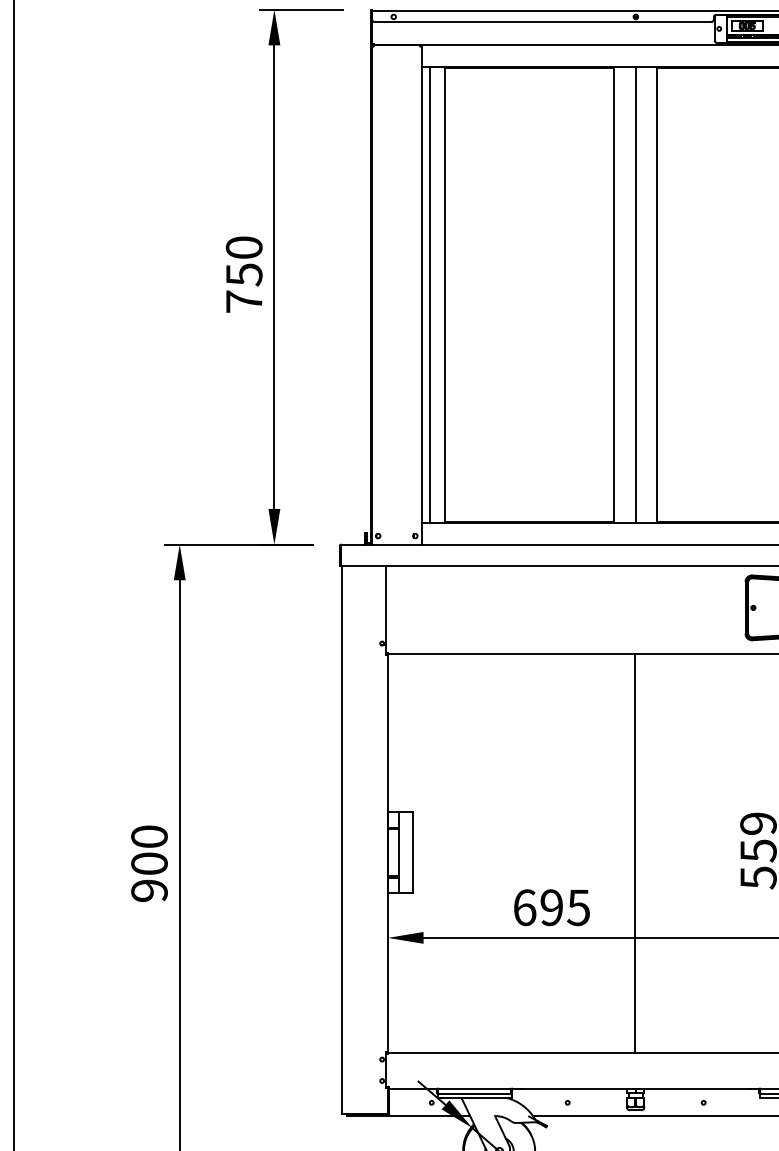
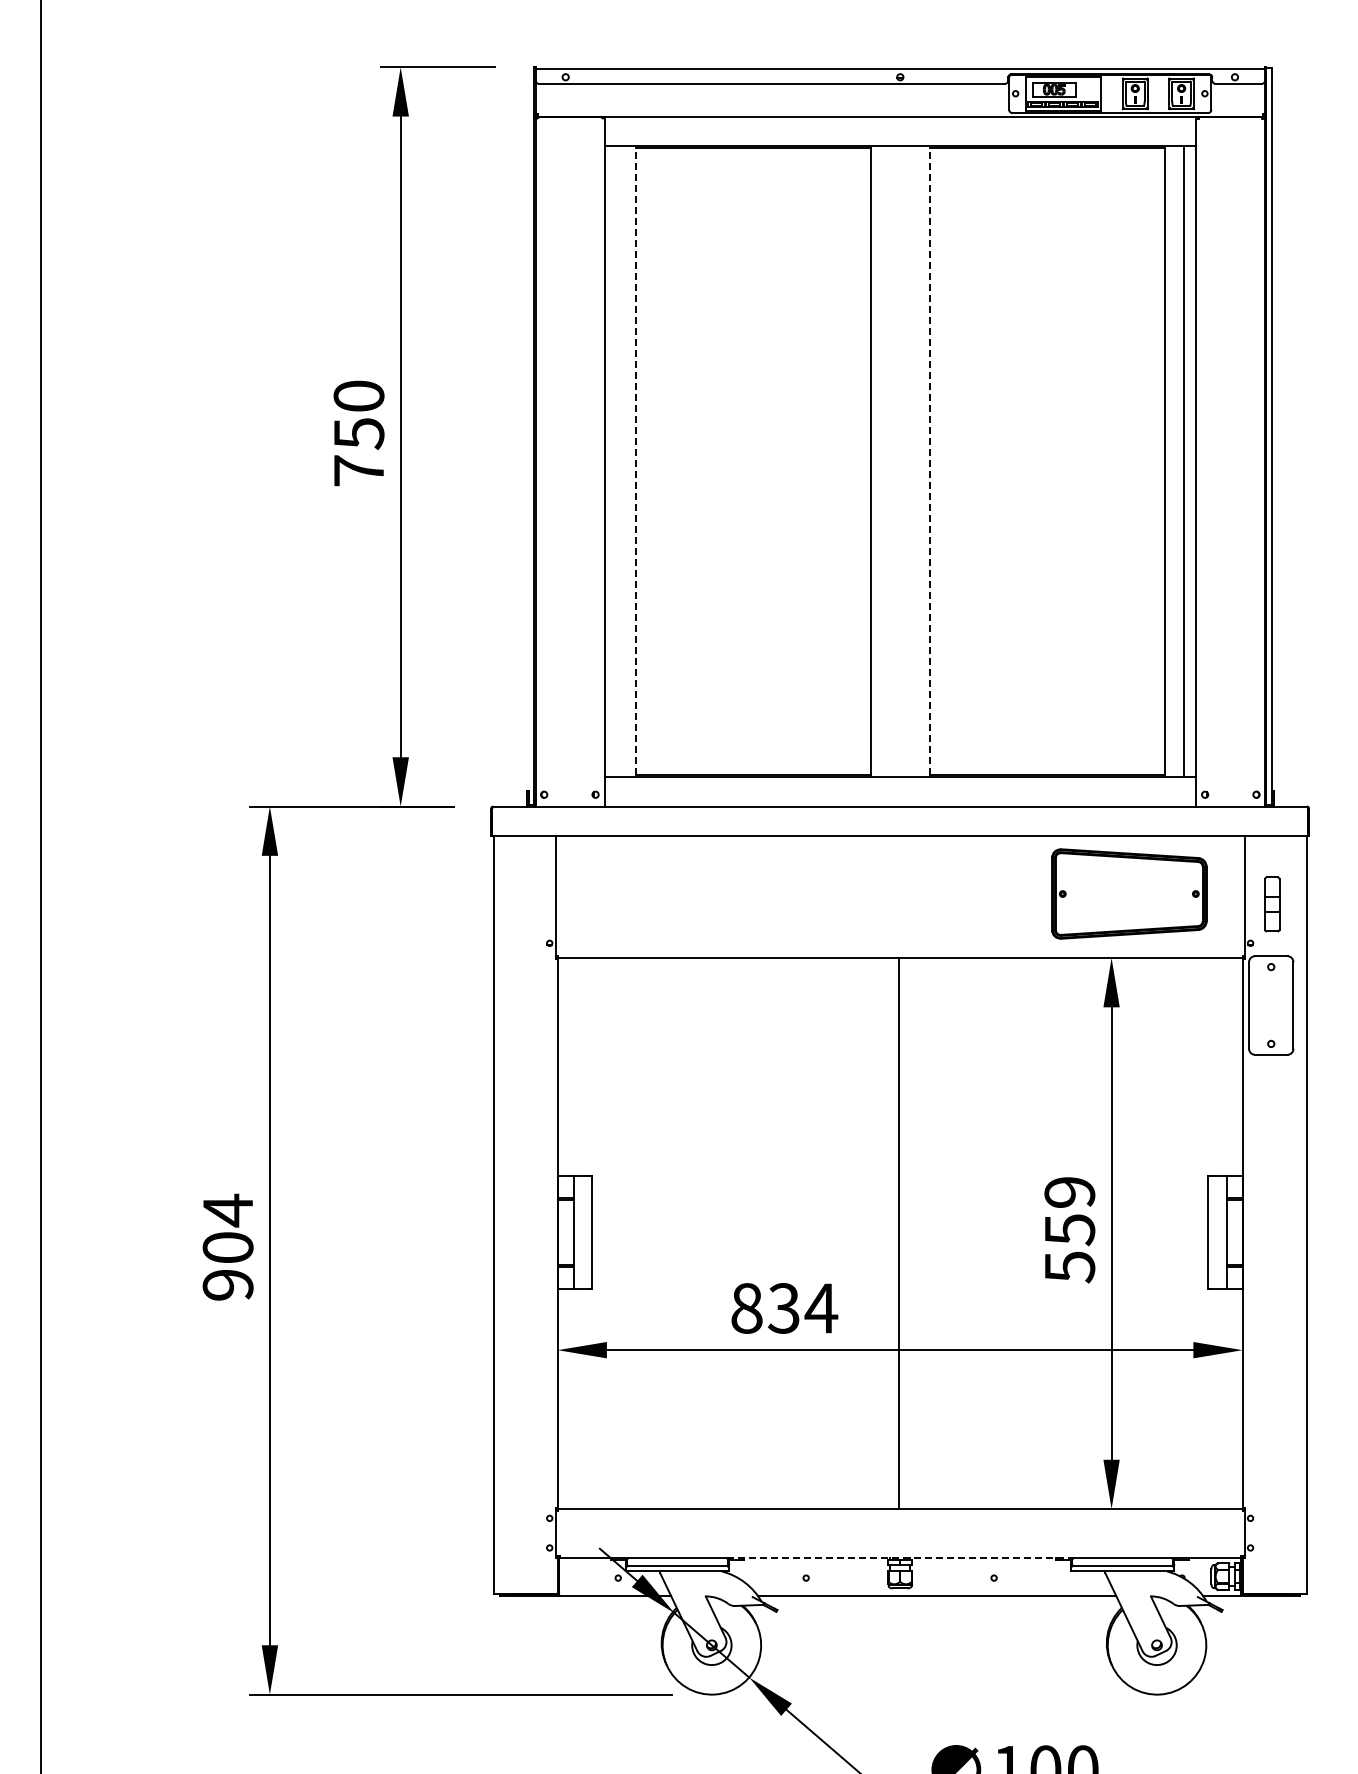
line: (430, 294) -> (616, 461), removed
line: (444, 294) -> (636, 461), solid -> dashed
line: (635, 294) -> (900, 461), removed
line: (656, 294) -> (929, 461), solid -> dashed
text: (149, 836) -> (227, 1210), 900 -> 904
text: (552, 907) -> (784, 1308), 695 -> 834
line: (635, 1088) -> (900, 1558), solid -> dashed

